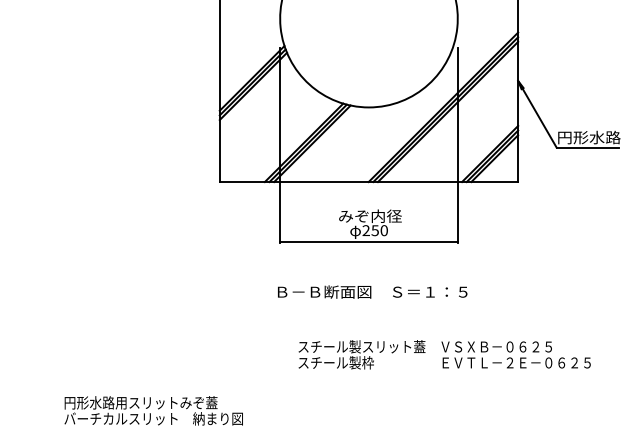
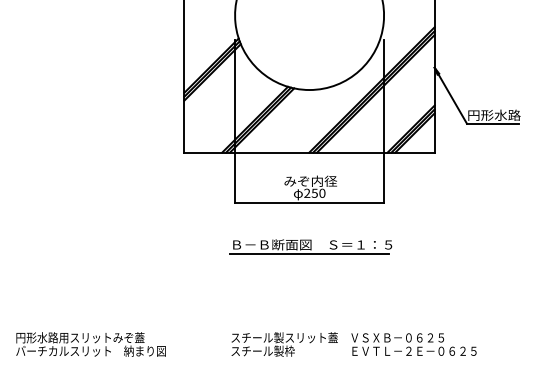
line: (368, 303) -> (309, 254), added
text: (443, 354) -> (353, 344), moved
text: (153, 410) -> (90, 344), moved

